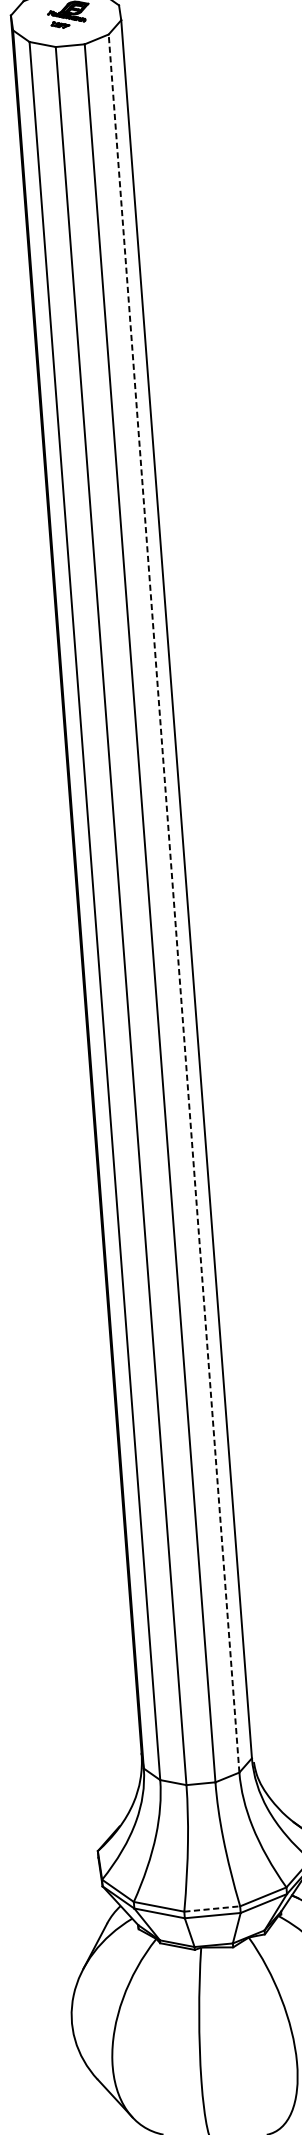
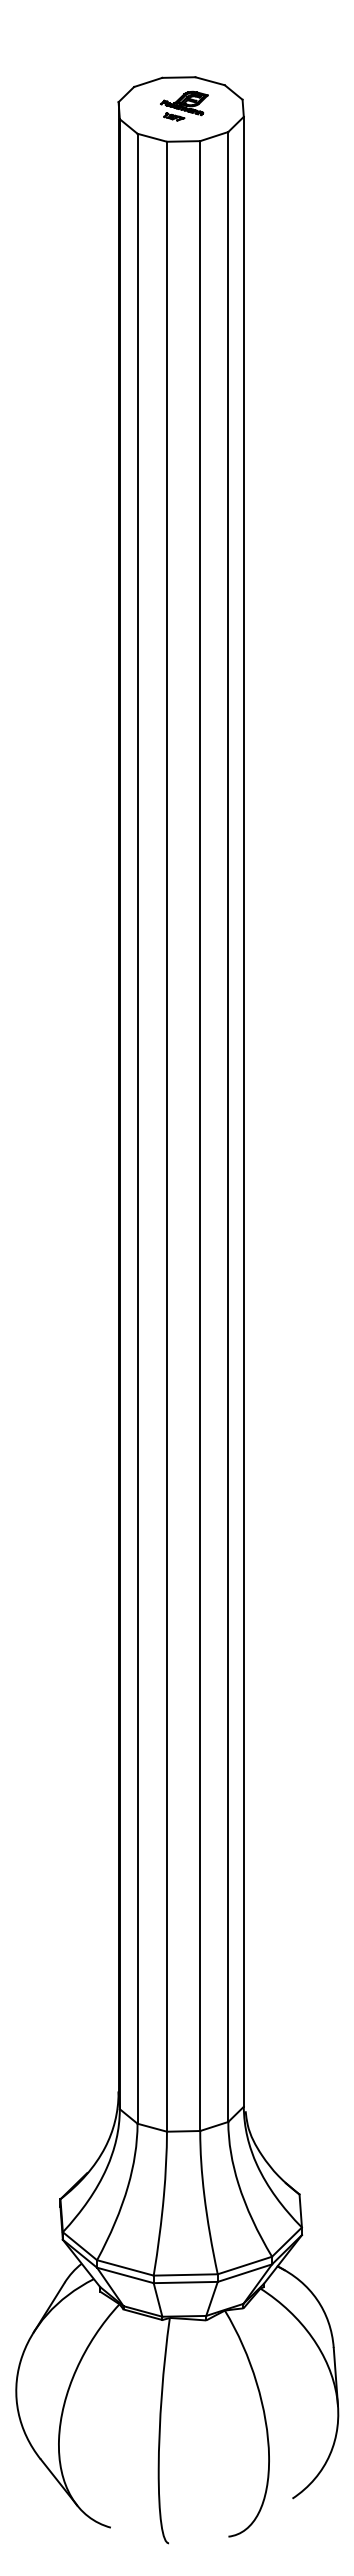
line: (174, 903) -> (228, 1127), dashed -> solid
line: (212, 1908) -> (186, 2274), dashed -> solid

